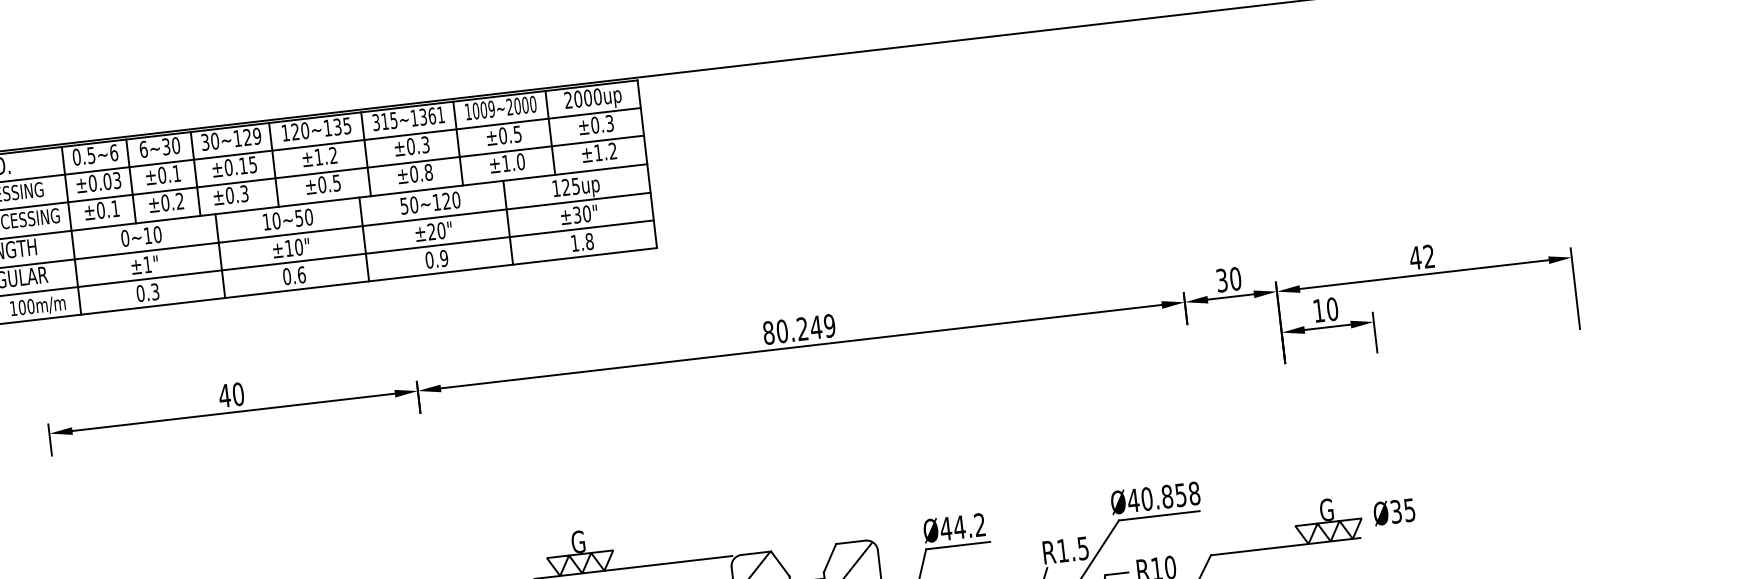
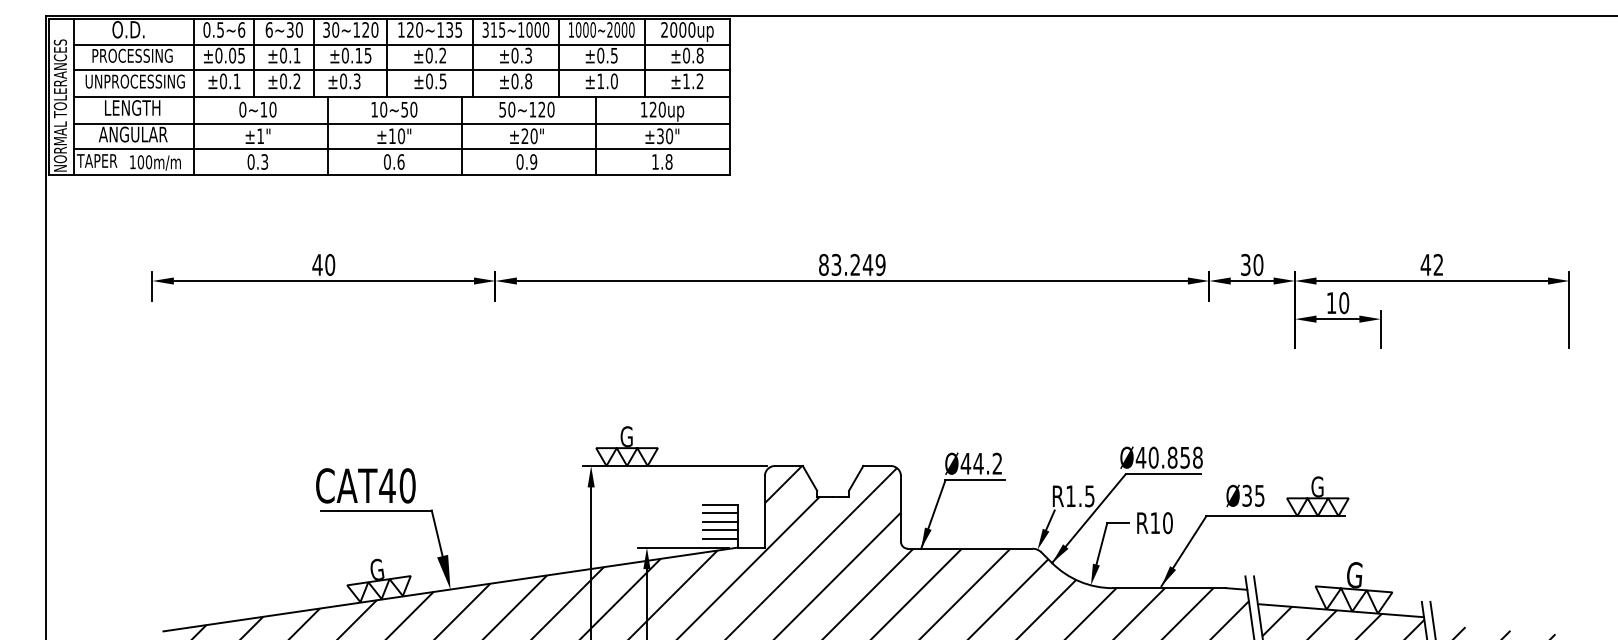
text: (490, 108) -> (592, 29), 1009~2000 -> 1000~2000
text: (431, 115) -> (537, 29), 315~1361 -> 315~1000
text: (609, 123) -> (699, 55), ±0.3 -> ±0.8
text: (256, 135) -> (374, 29), 30~129 -> 30~120
text: (317, 157) -> (428, 55), ±1.2 -> ±0.2
text: (116, 179) -> (241, 54), ±0.03 -> ±0.05
text: (575, 186) -> (661, 109), 125up -> 120up
text: (782, 330) -> (836, 264), 80.249 -> 83.249
text: (1394, 511) -> (1245, 495), moved

